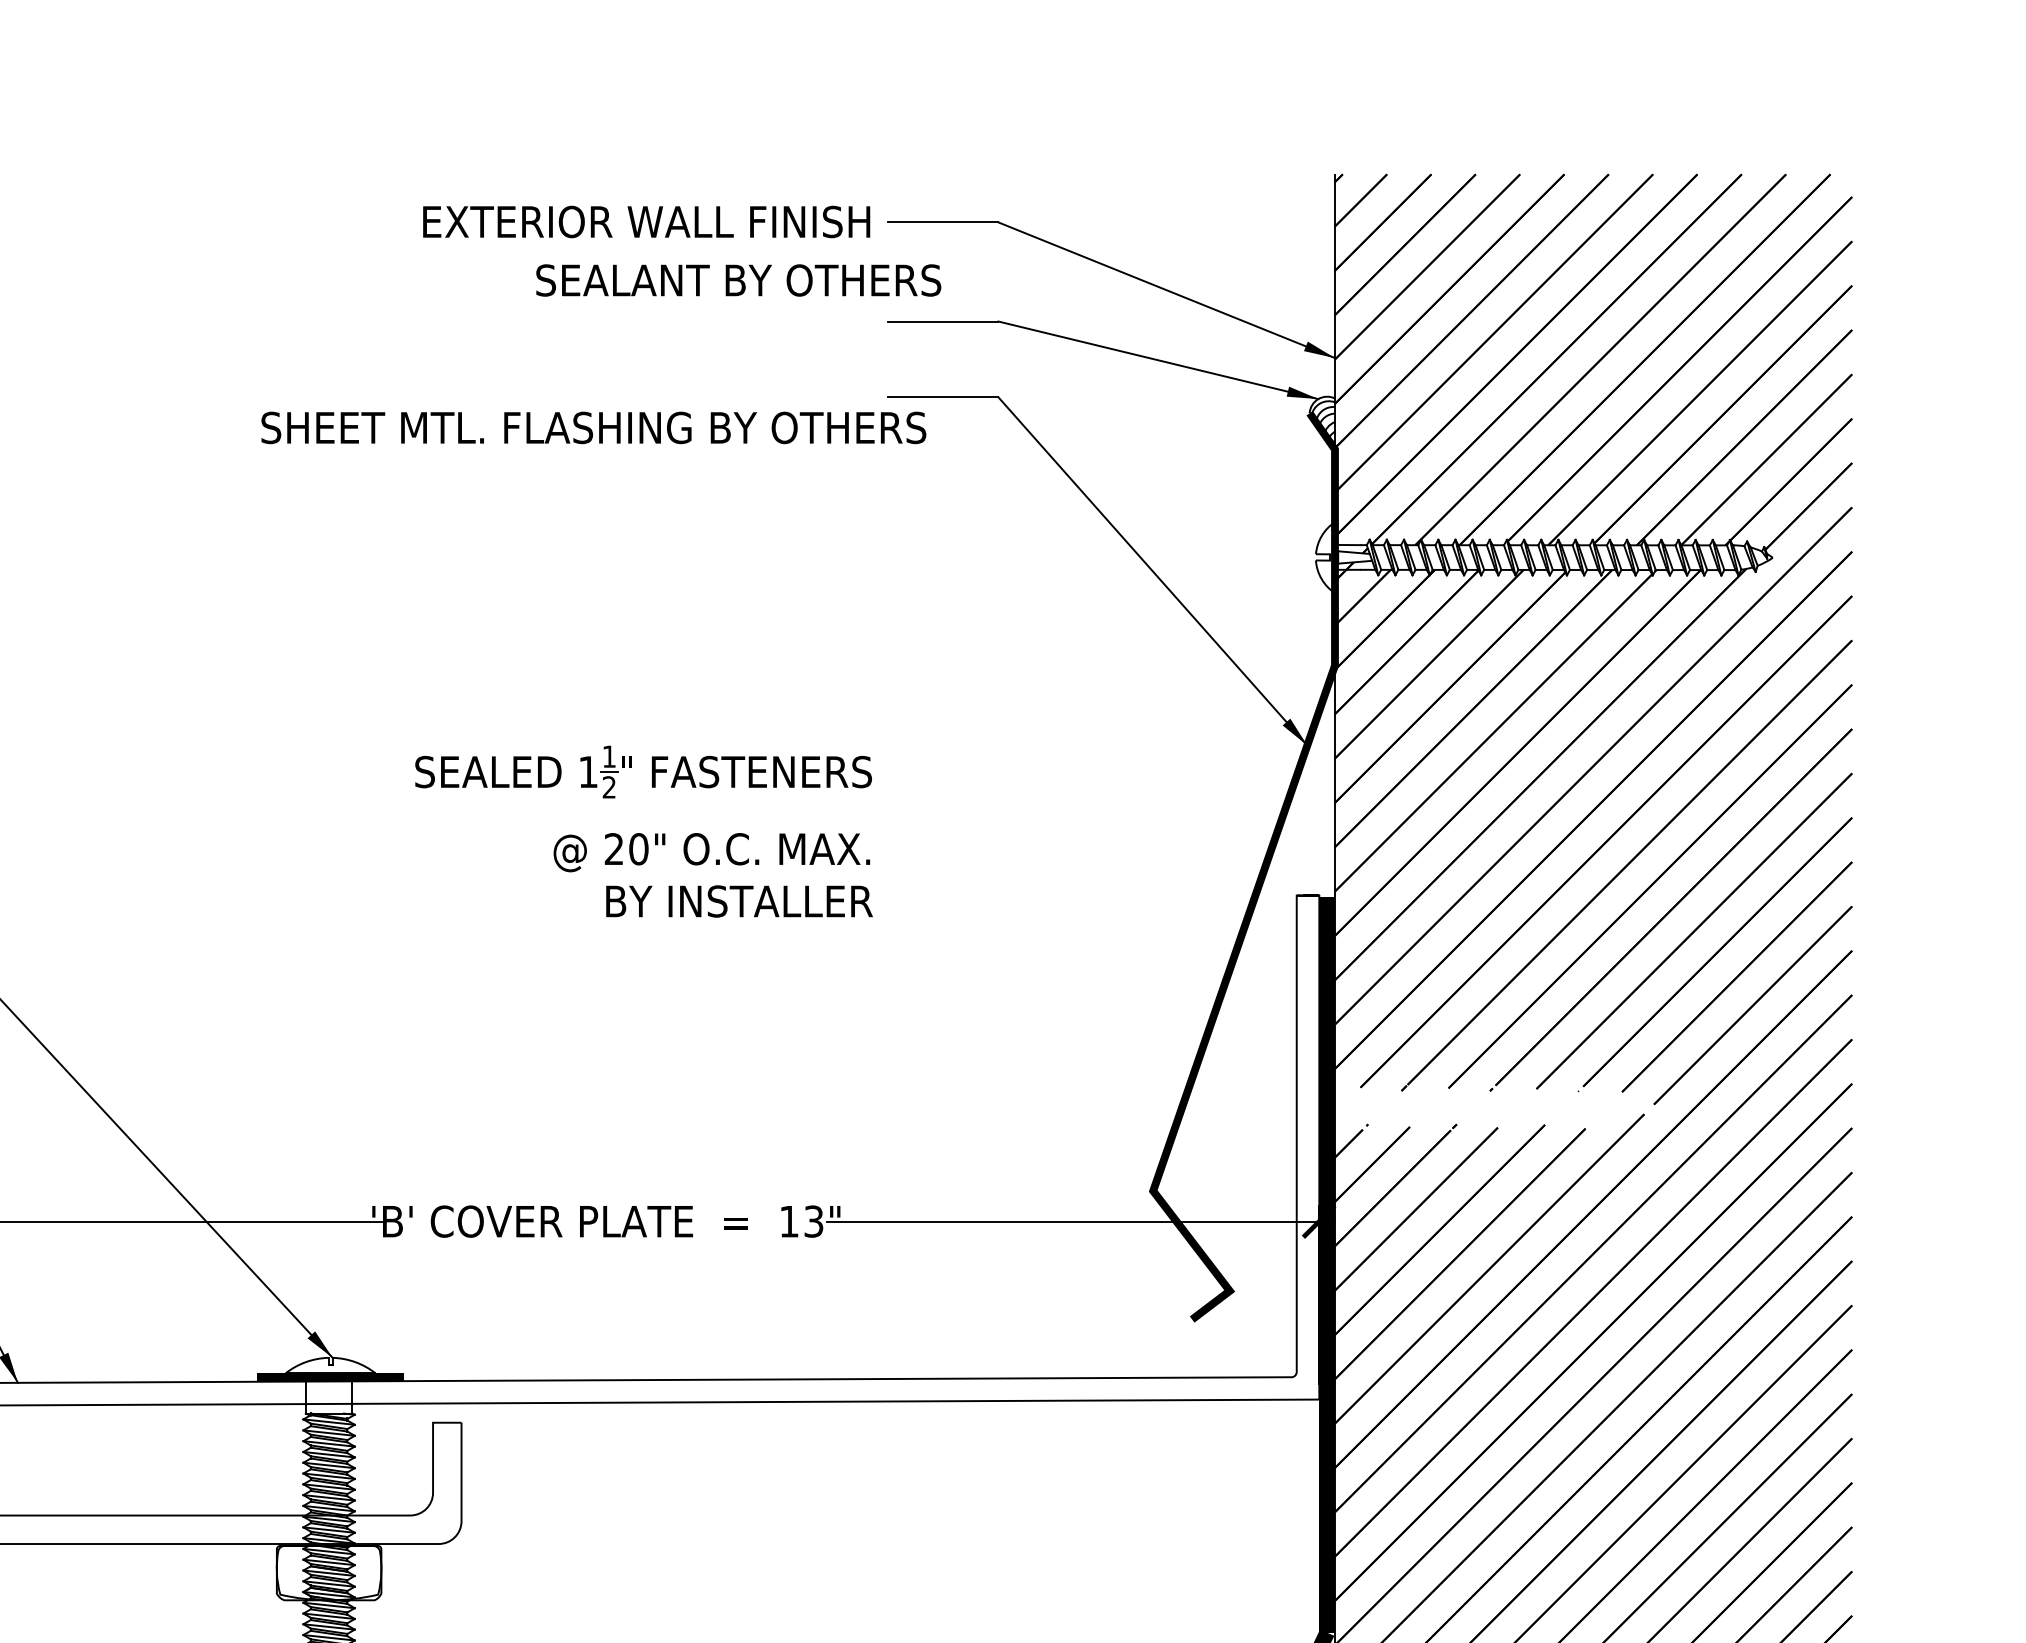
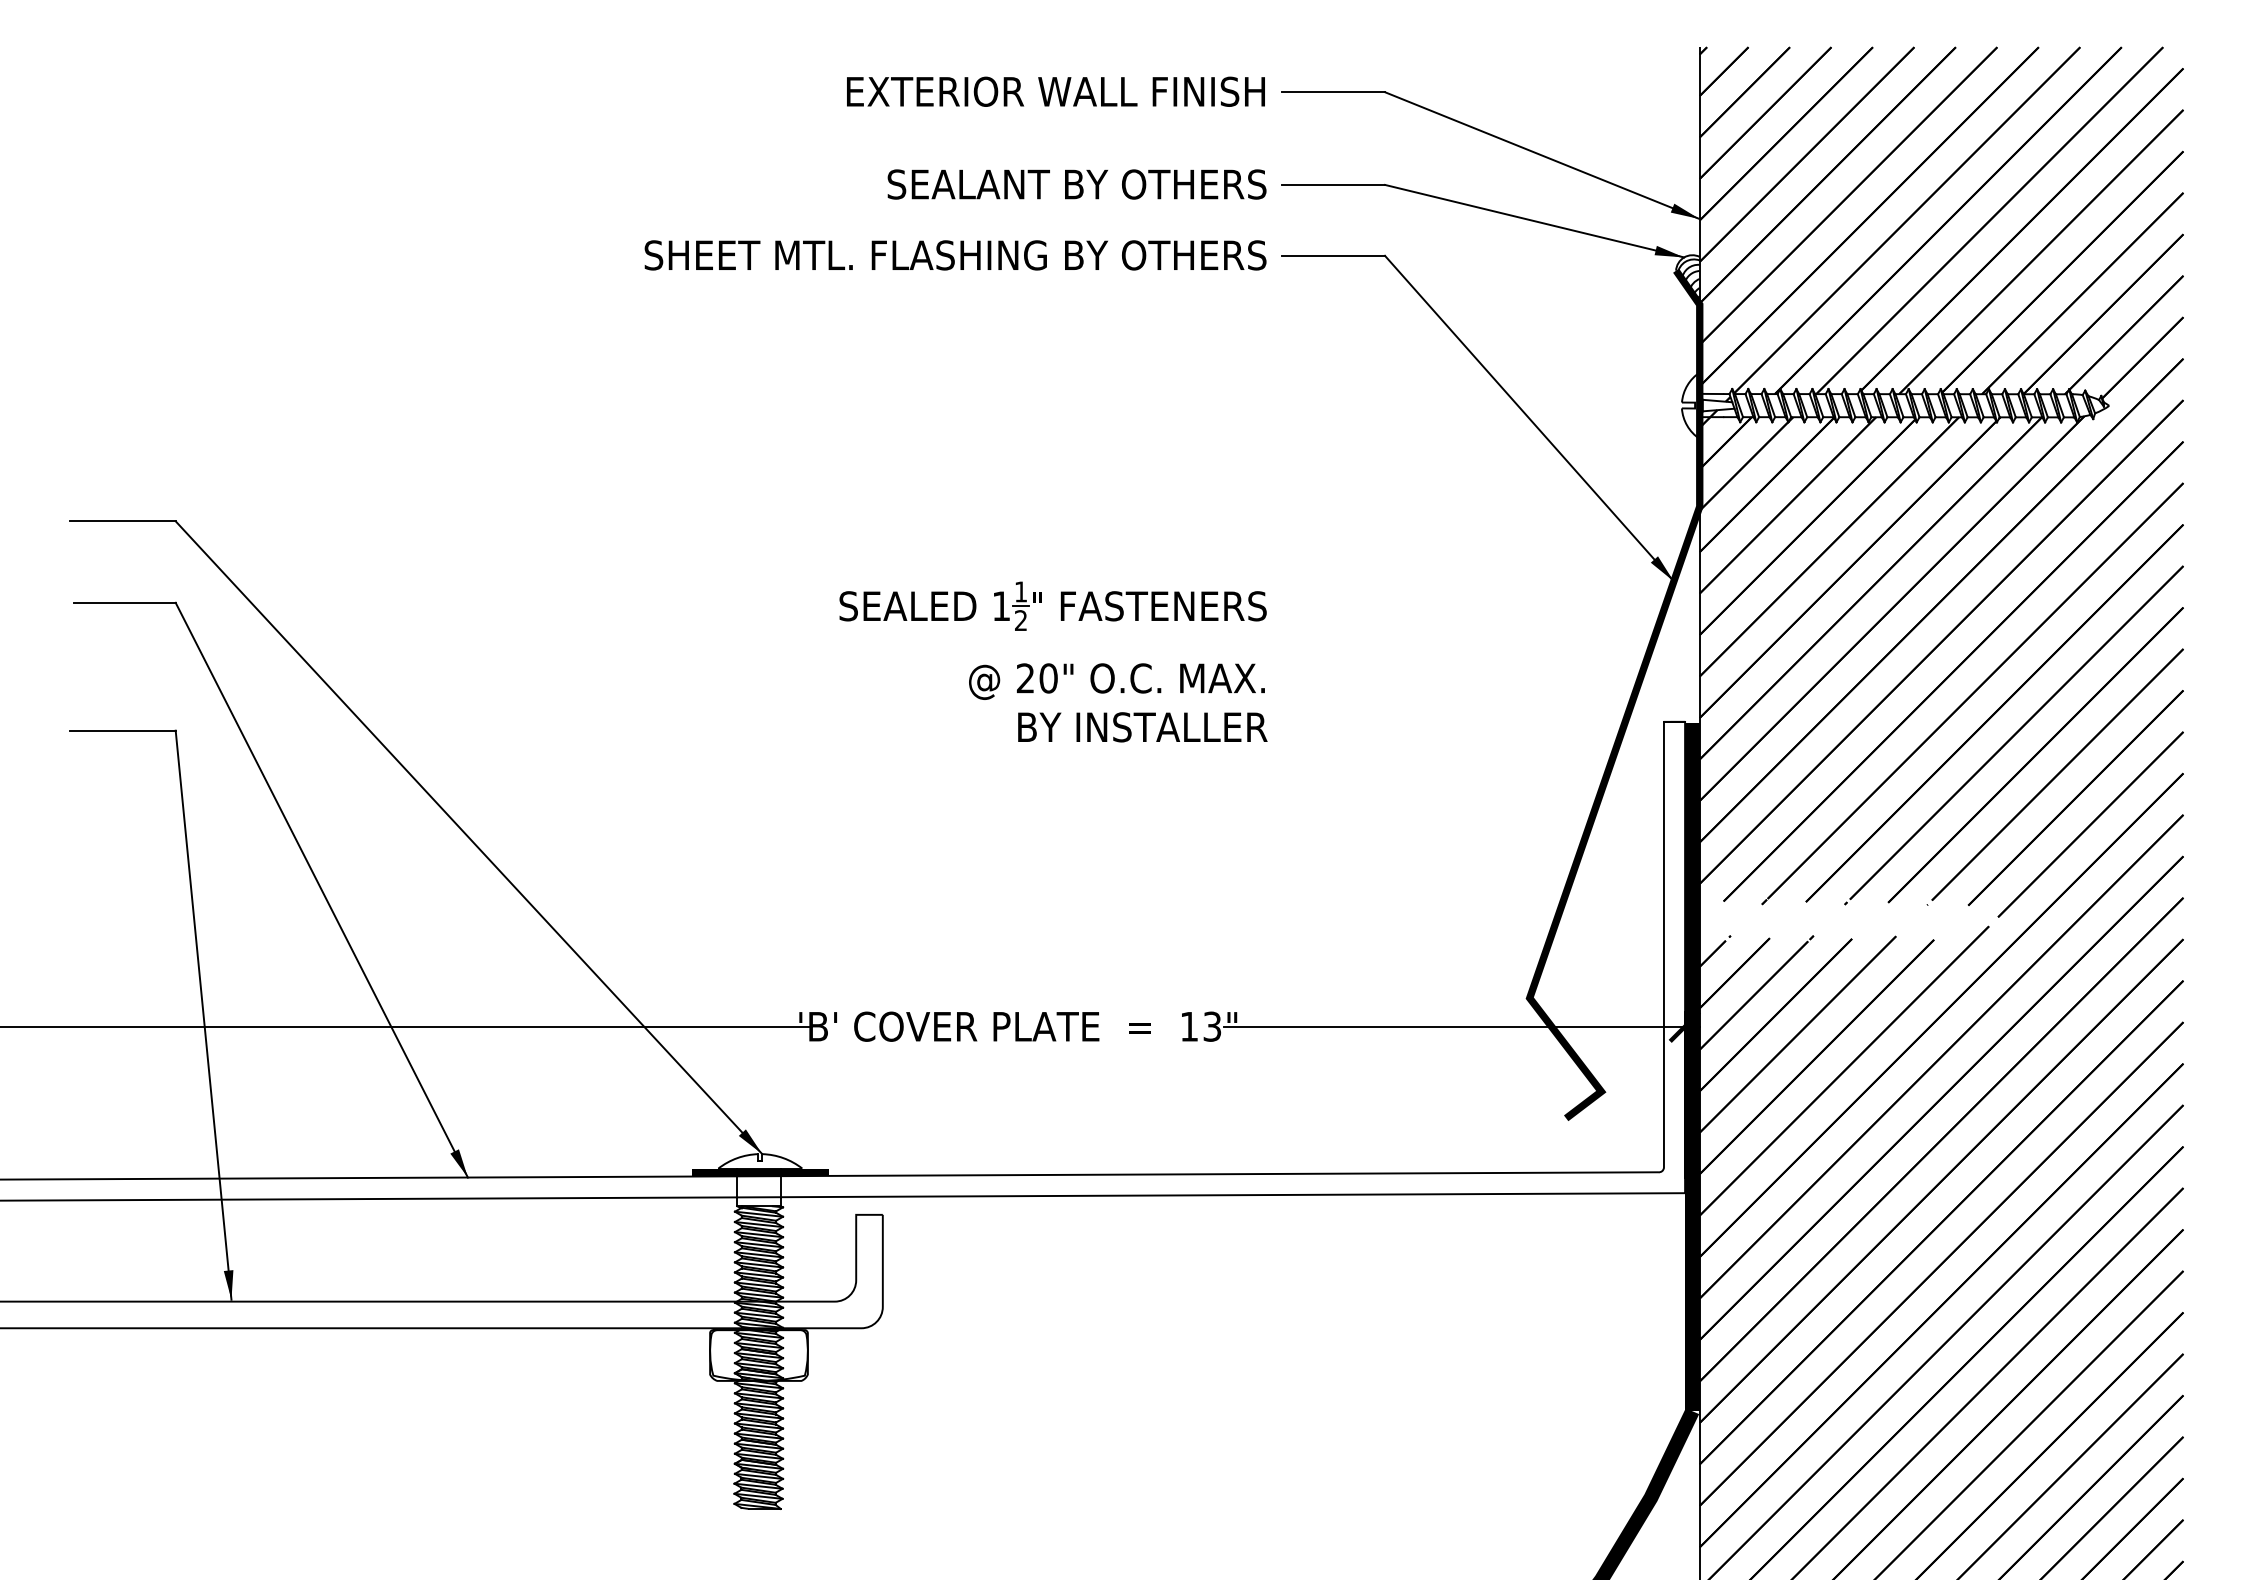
text: (738, 280) -> (1076, 184), moved
text: (593, 428) -> (955, 255), moved

